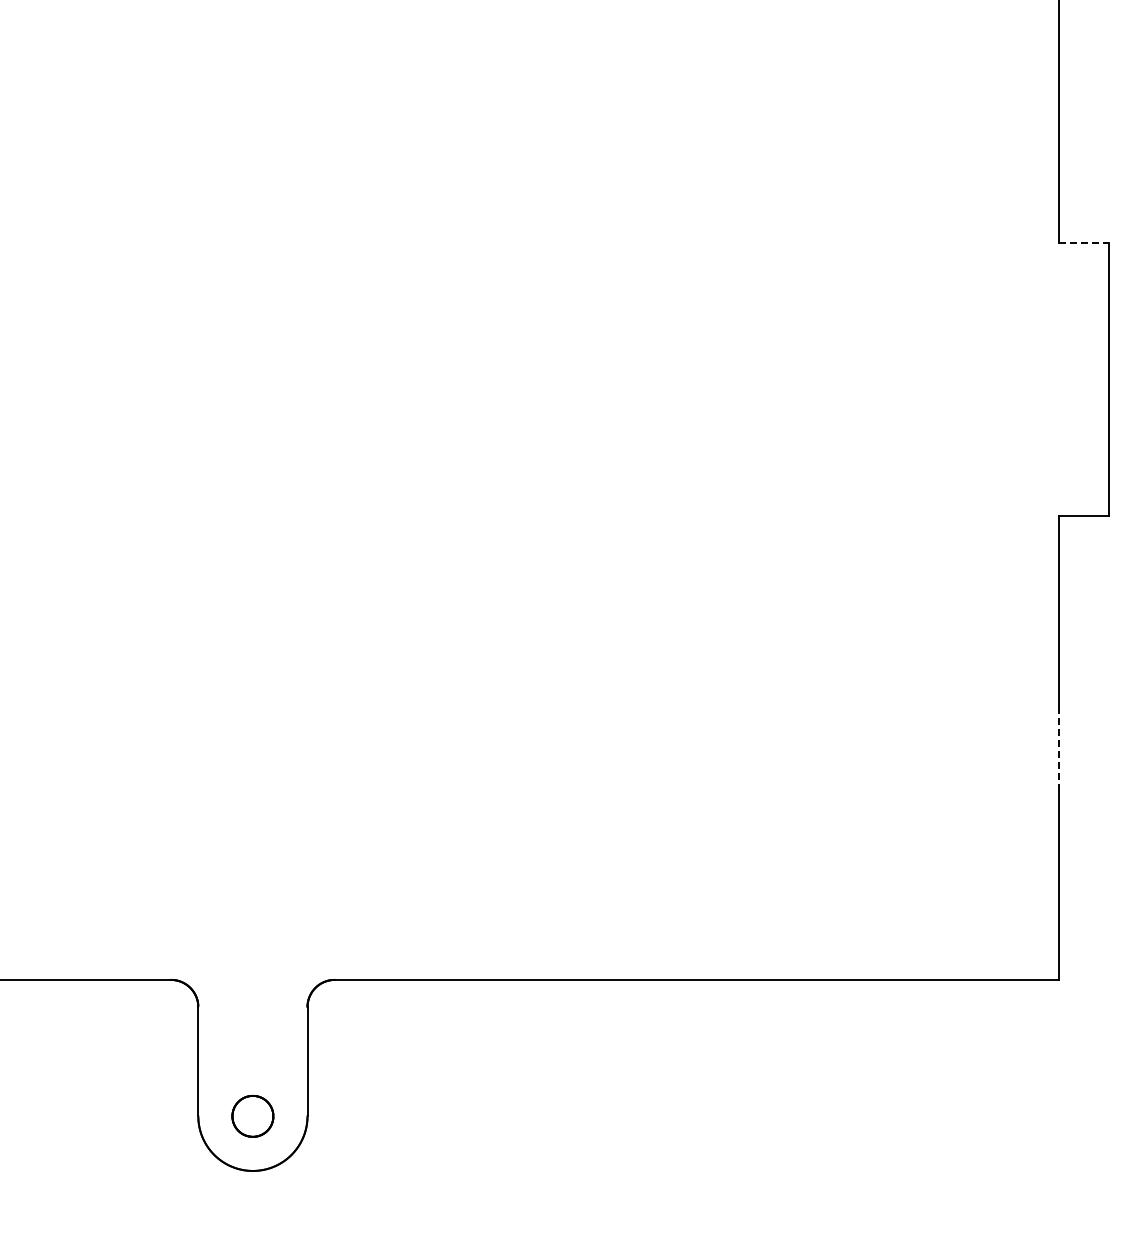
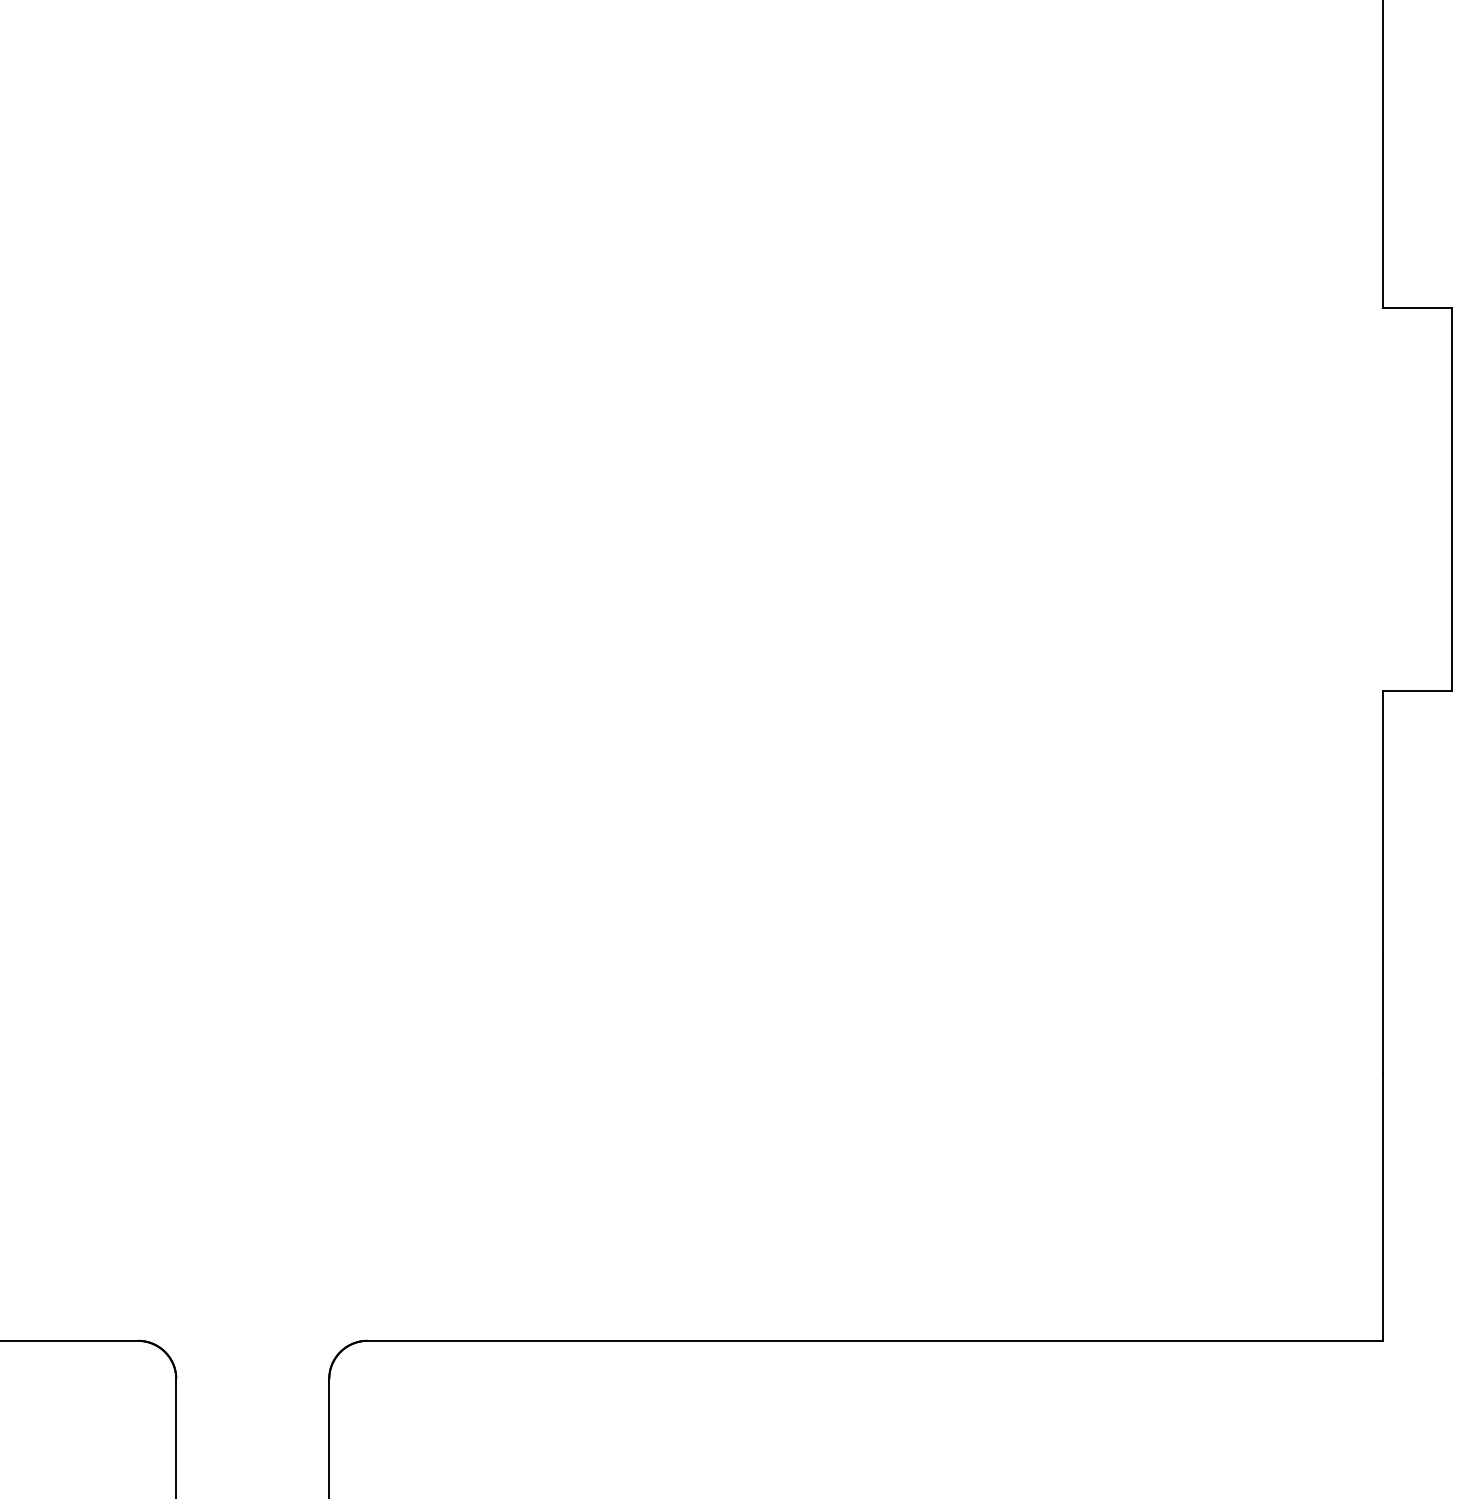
line: (1083, 242) -> (1416, 307), dashed -> solid
line: (1059, 747) -> (1382, 1015), dashed -> solid

